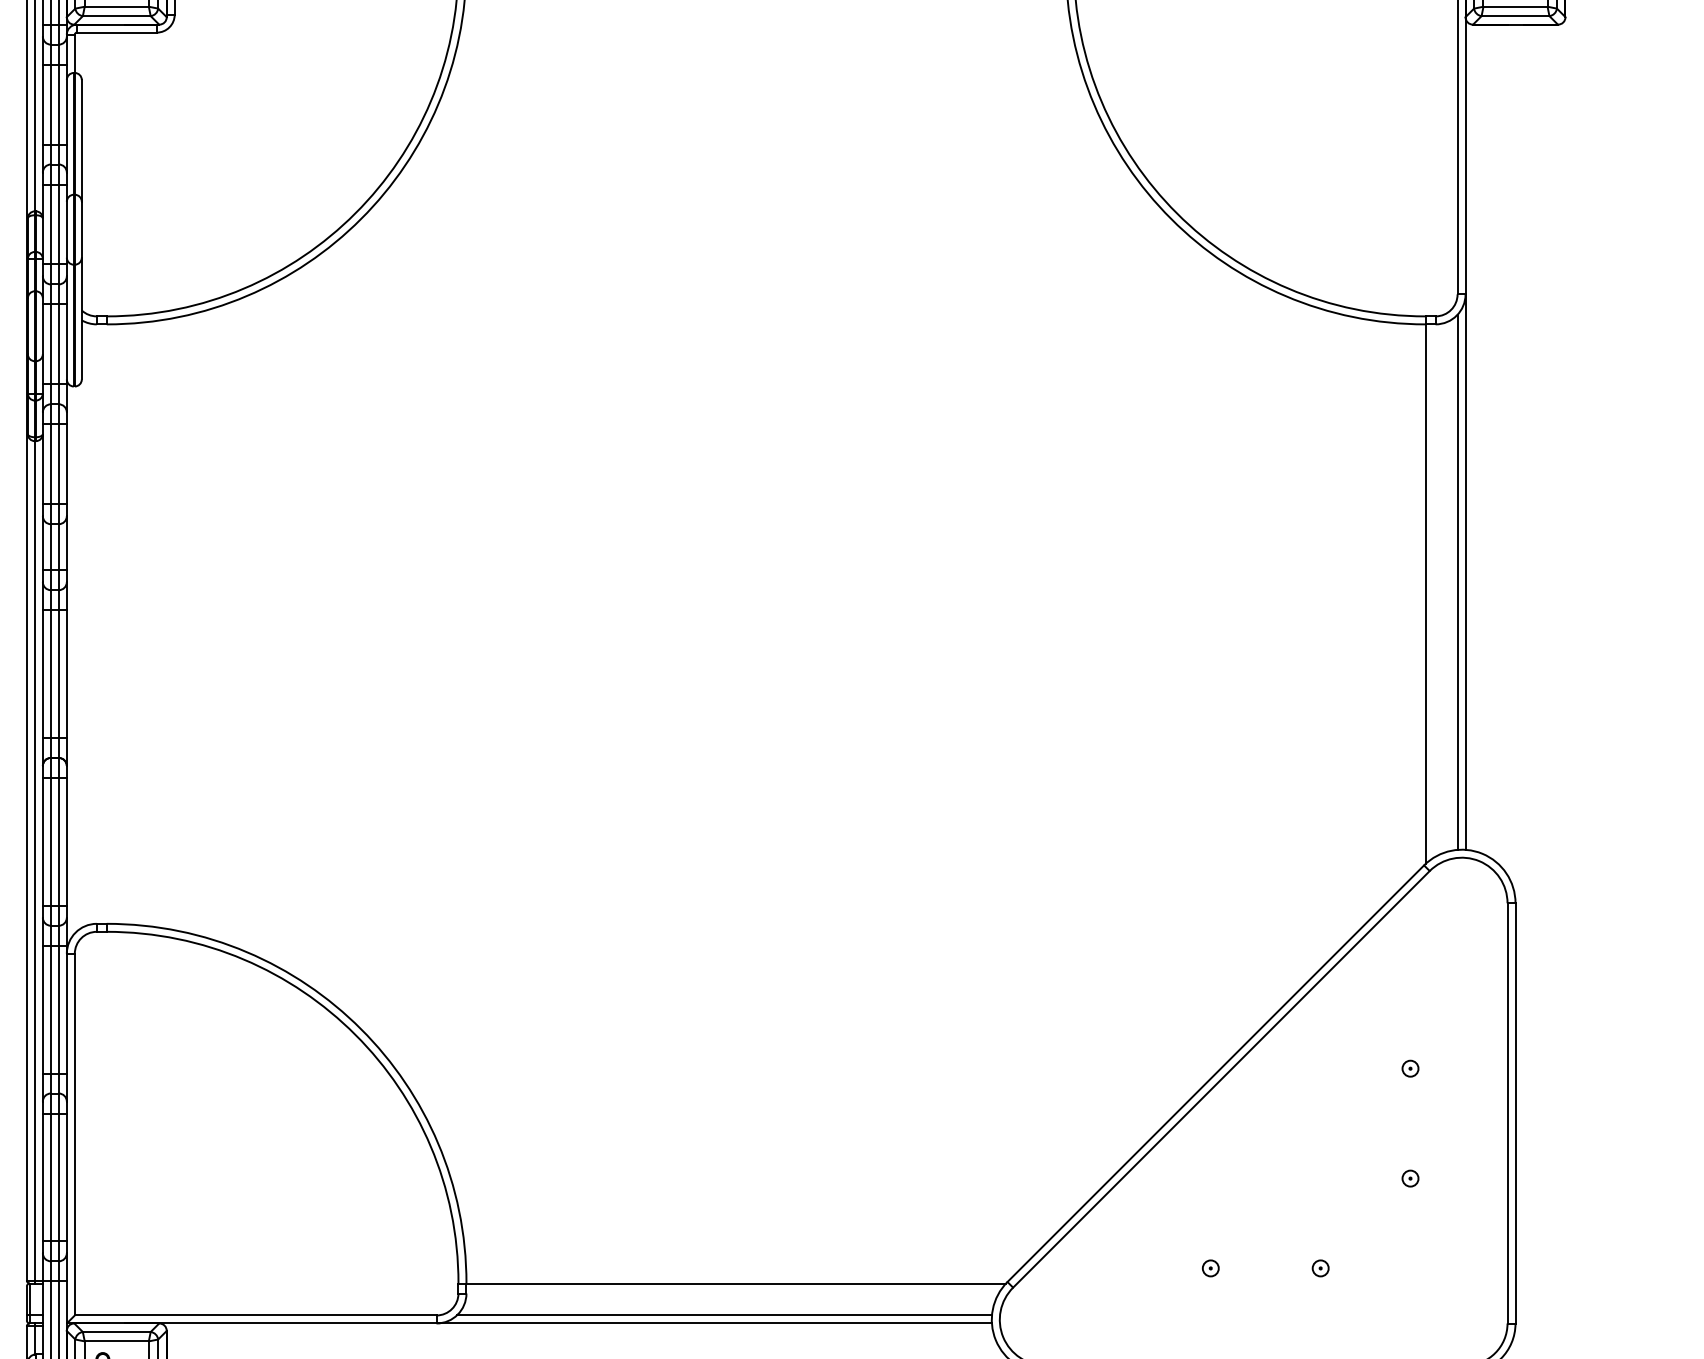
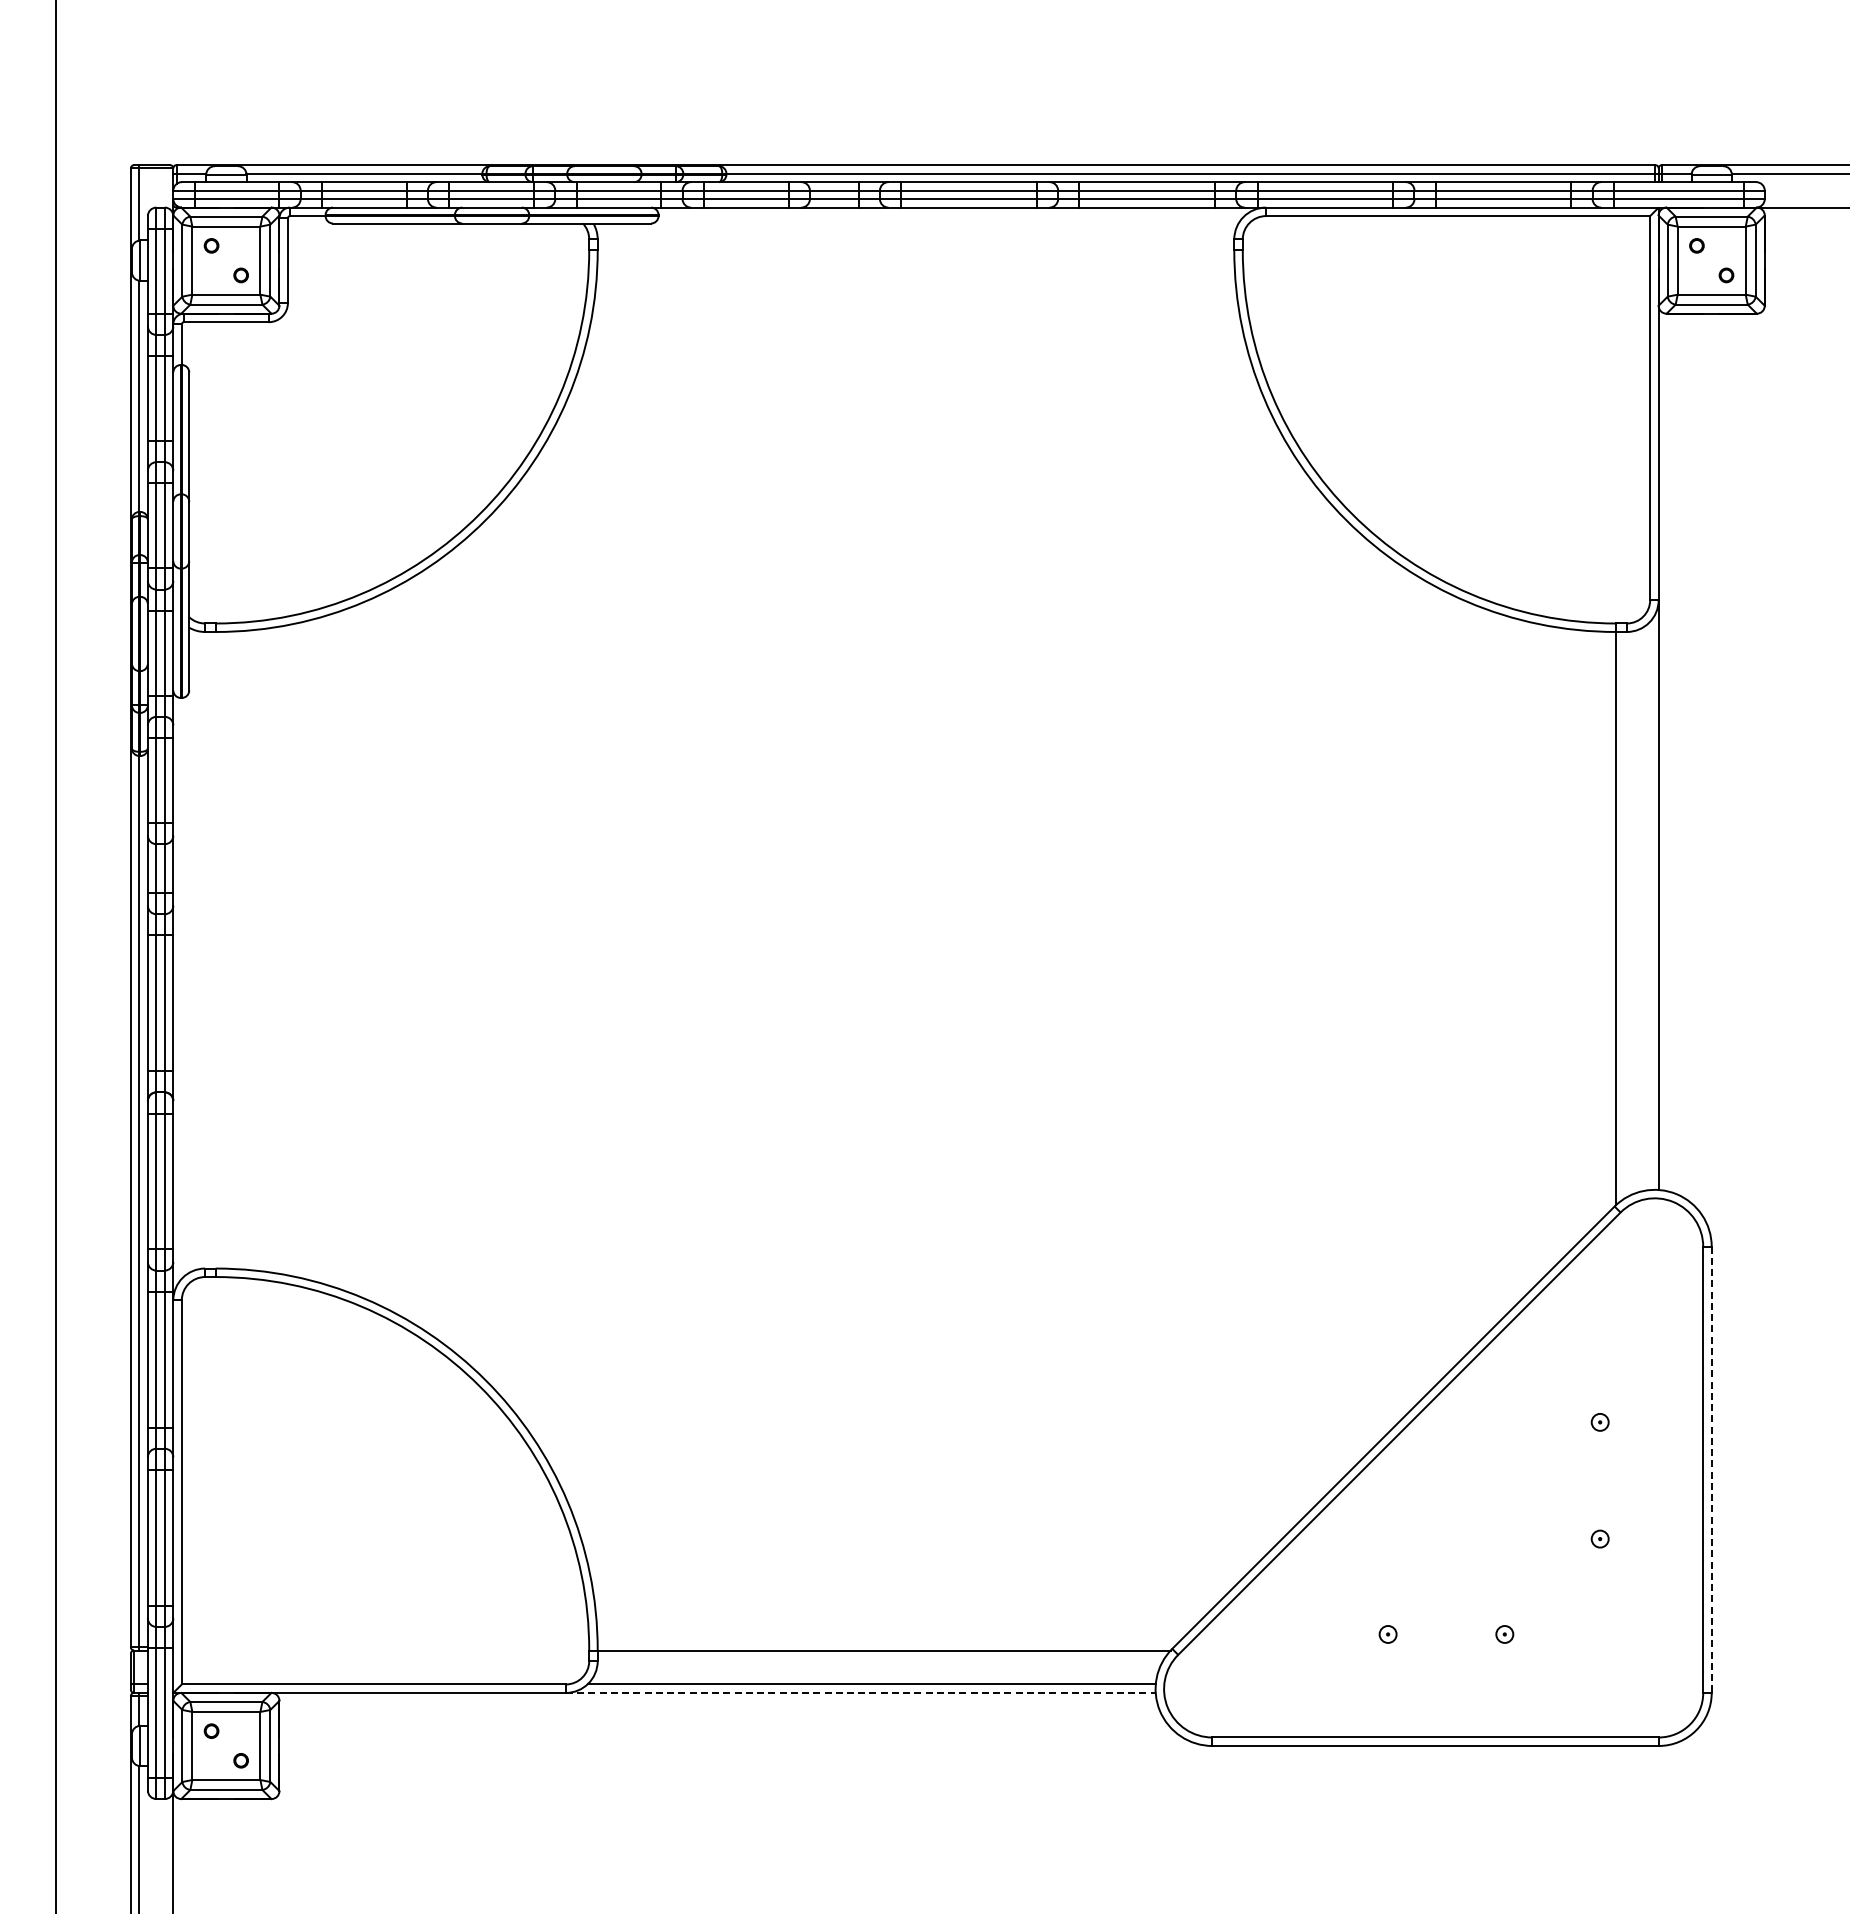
line: (1457, 581) -> (1650, 905), removed
line: (1515, 1114) -> (1711, 1470), solid -> dashed
line: (713, 1323) -> (860, 1692), solid -> dashed

